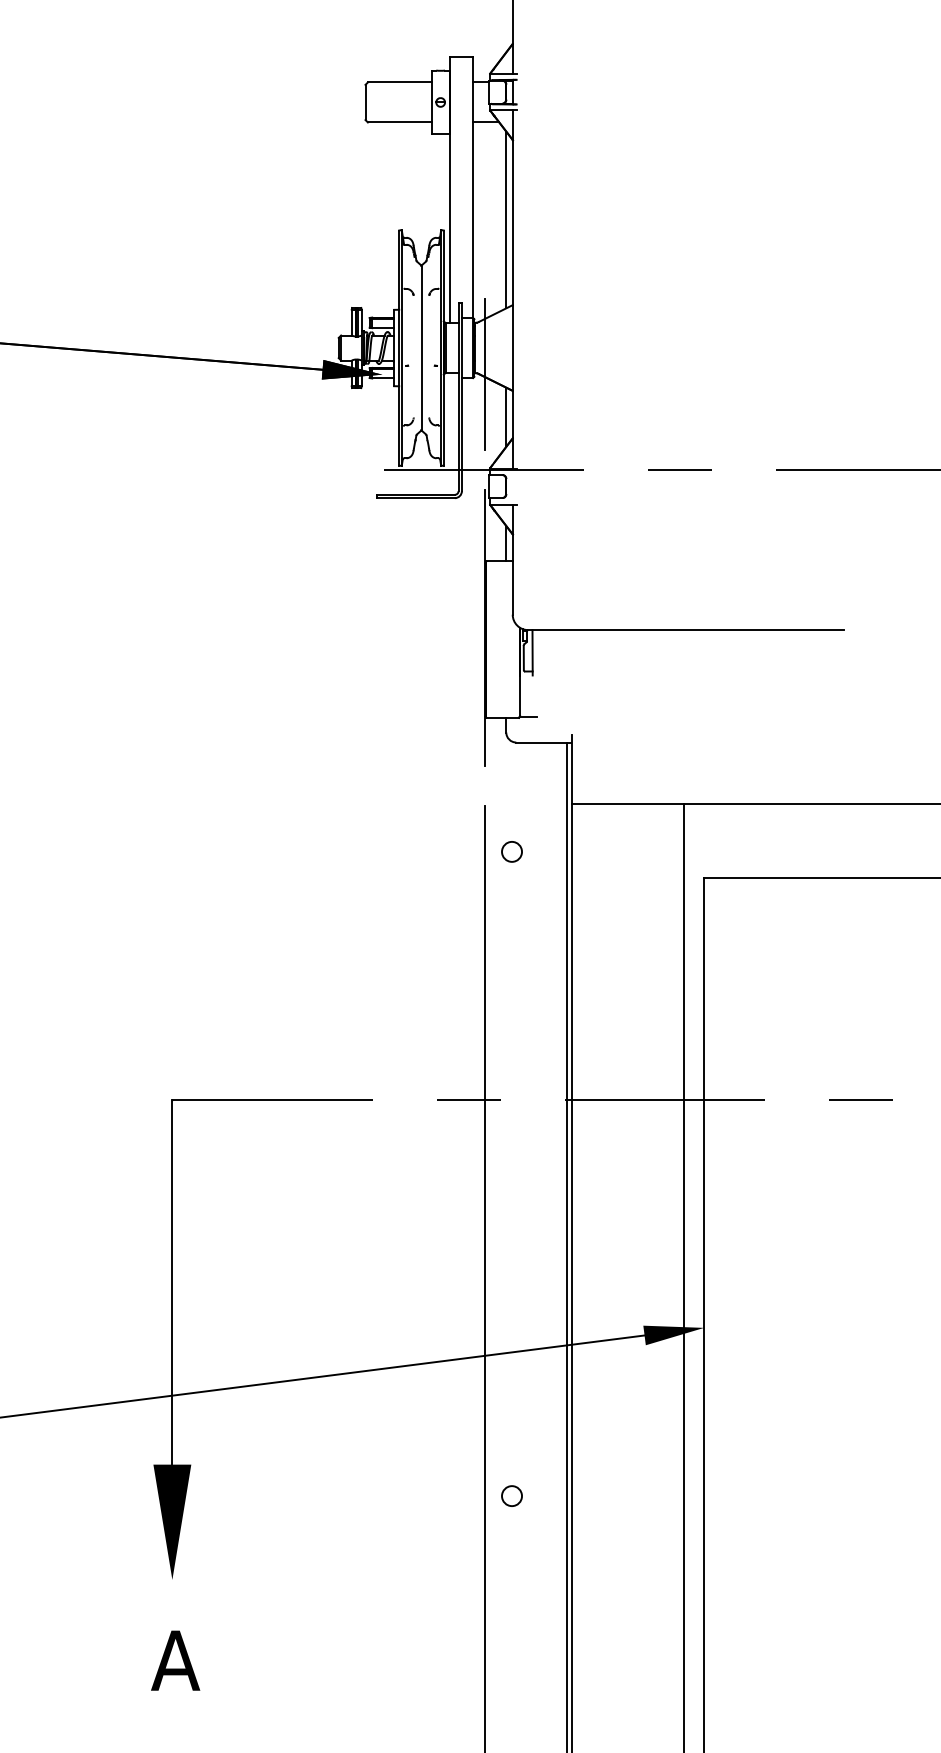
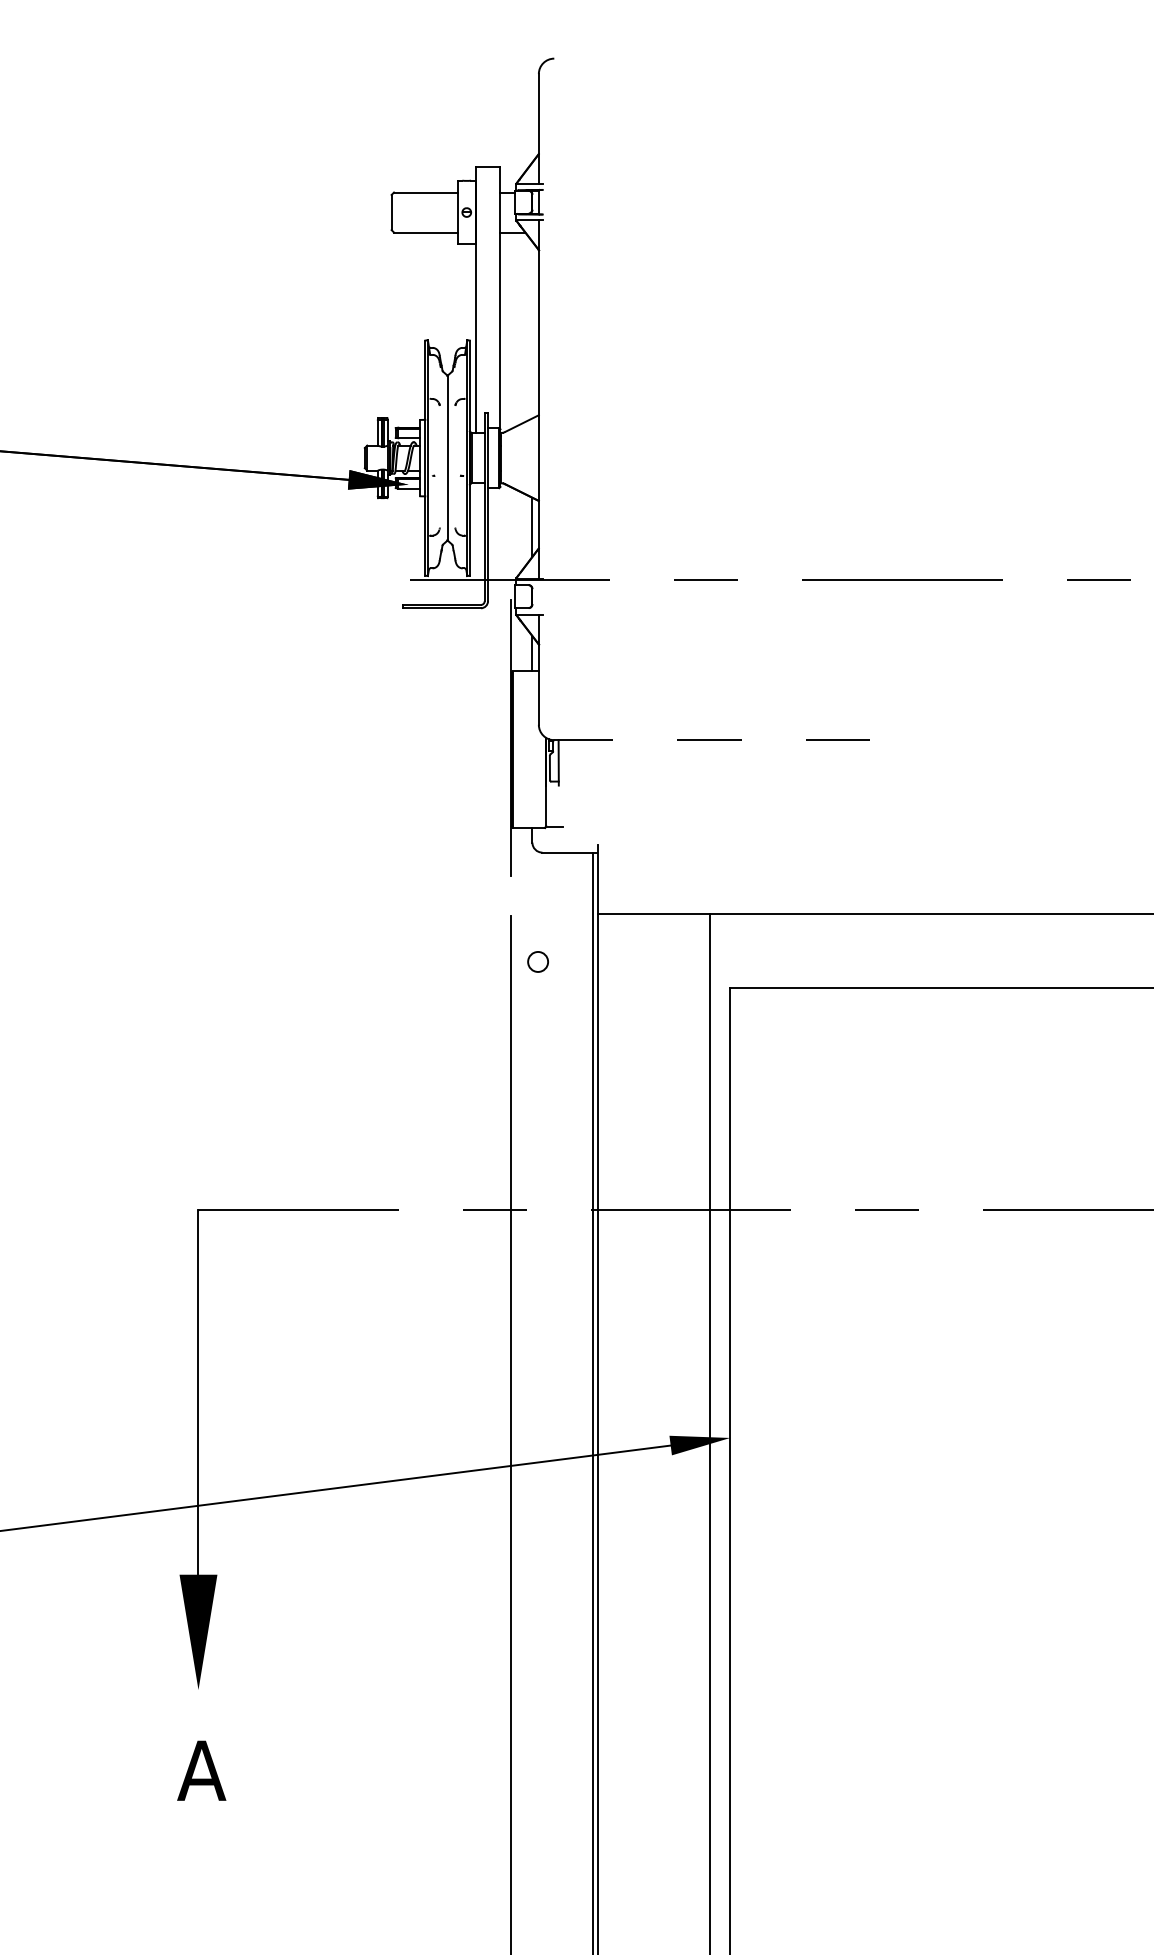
line: (506, 219) -> (532, 329), removed
line: (484, 374) -> (510, 484), removed
line: (685, 630) -> (711, 740), solid -> dashed
circle: (511, 1496) -> (537, 1606), removed

